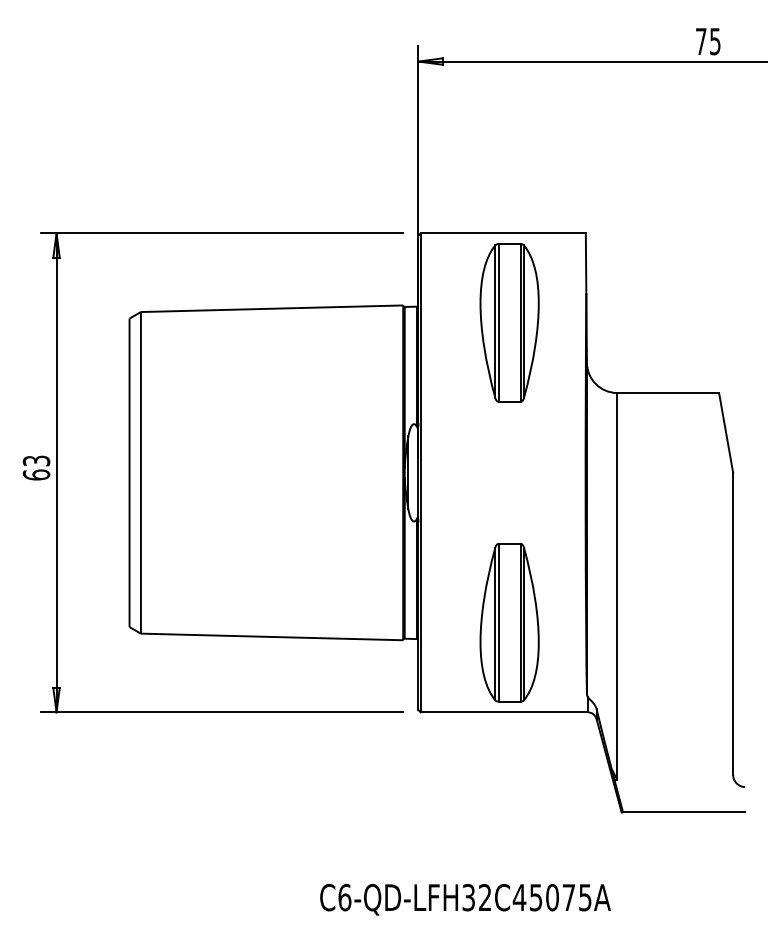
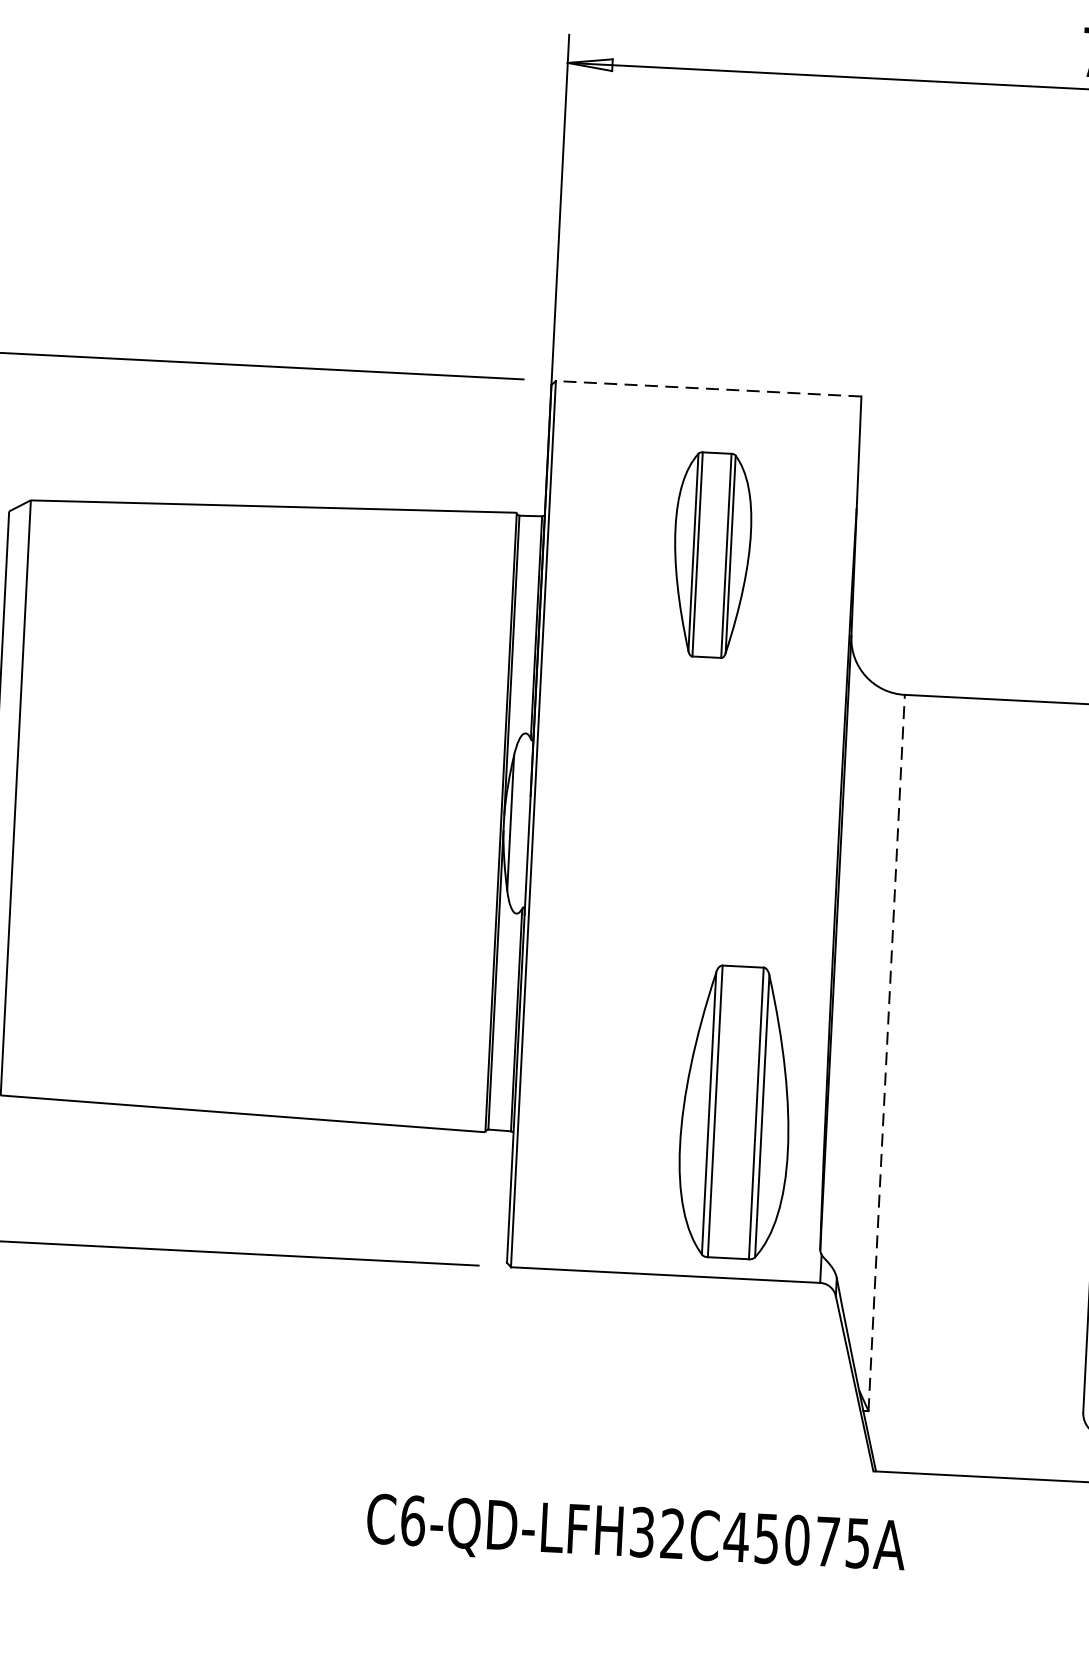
line: (503, 233) -> (709, 389), solid -> dashed
part: (509, 322) -> (711, 554), size x0.7
line: (617, 586) -> (886, 1052), solid -> dashed
part: (509, 622) -> (735, 1111), moved
text: (465, 899) -> (636, 1535), moved

